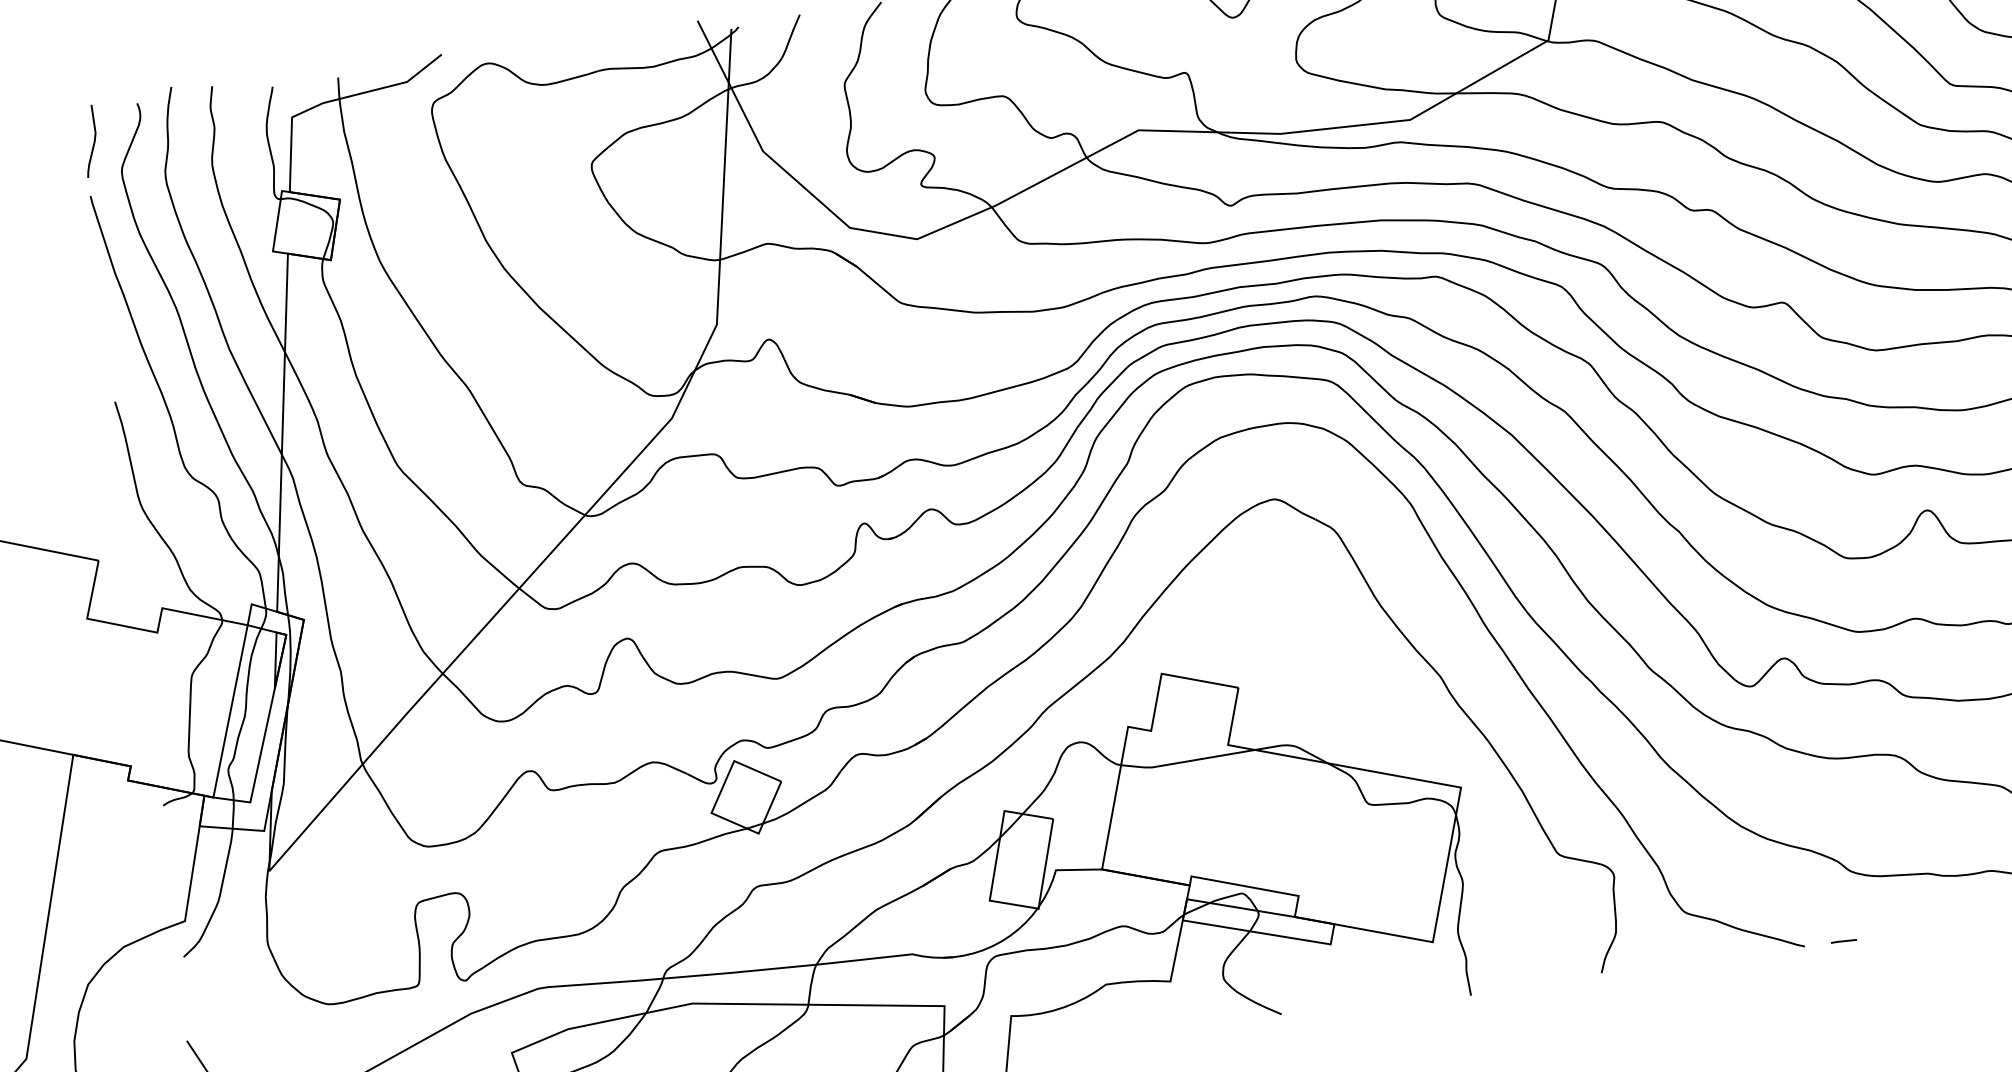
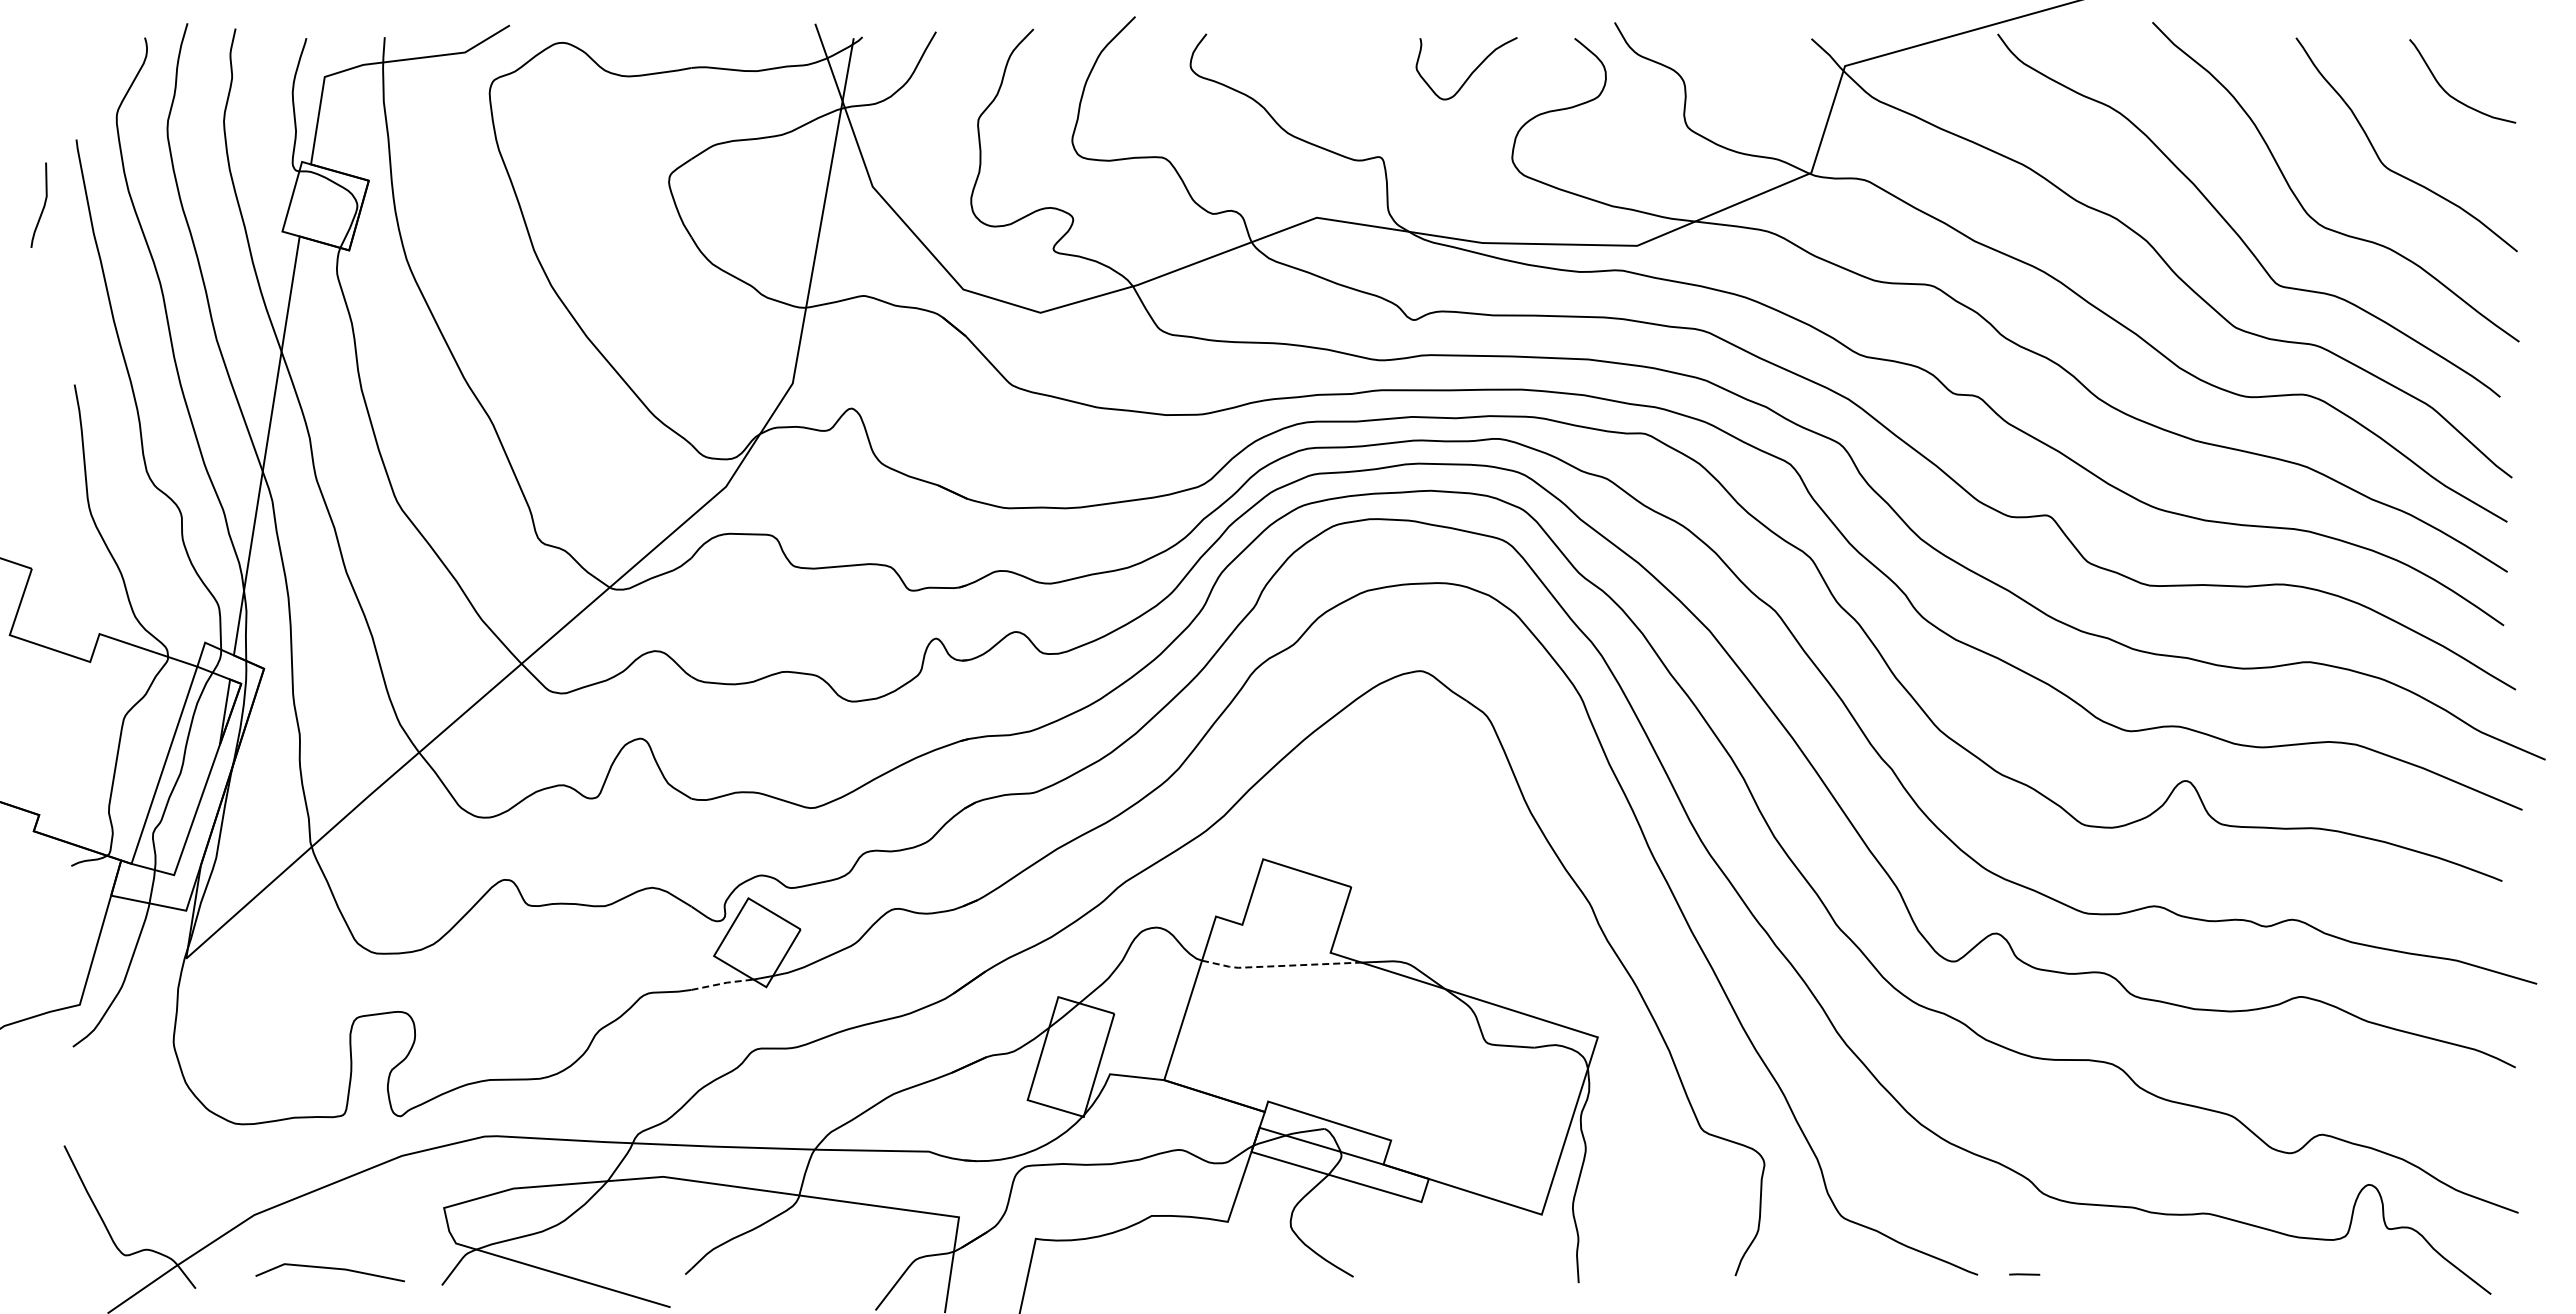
curve: (93, 140) -> (43, 204), moved
line: (1186, 761) -> (1279, 966), solid -> dashed
line: (722, 835) -> (723, 983), solid -> dashed

